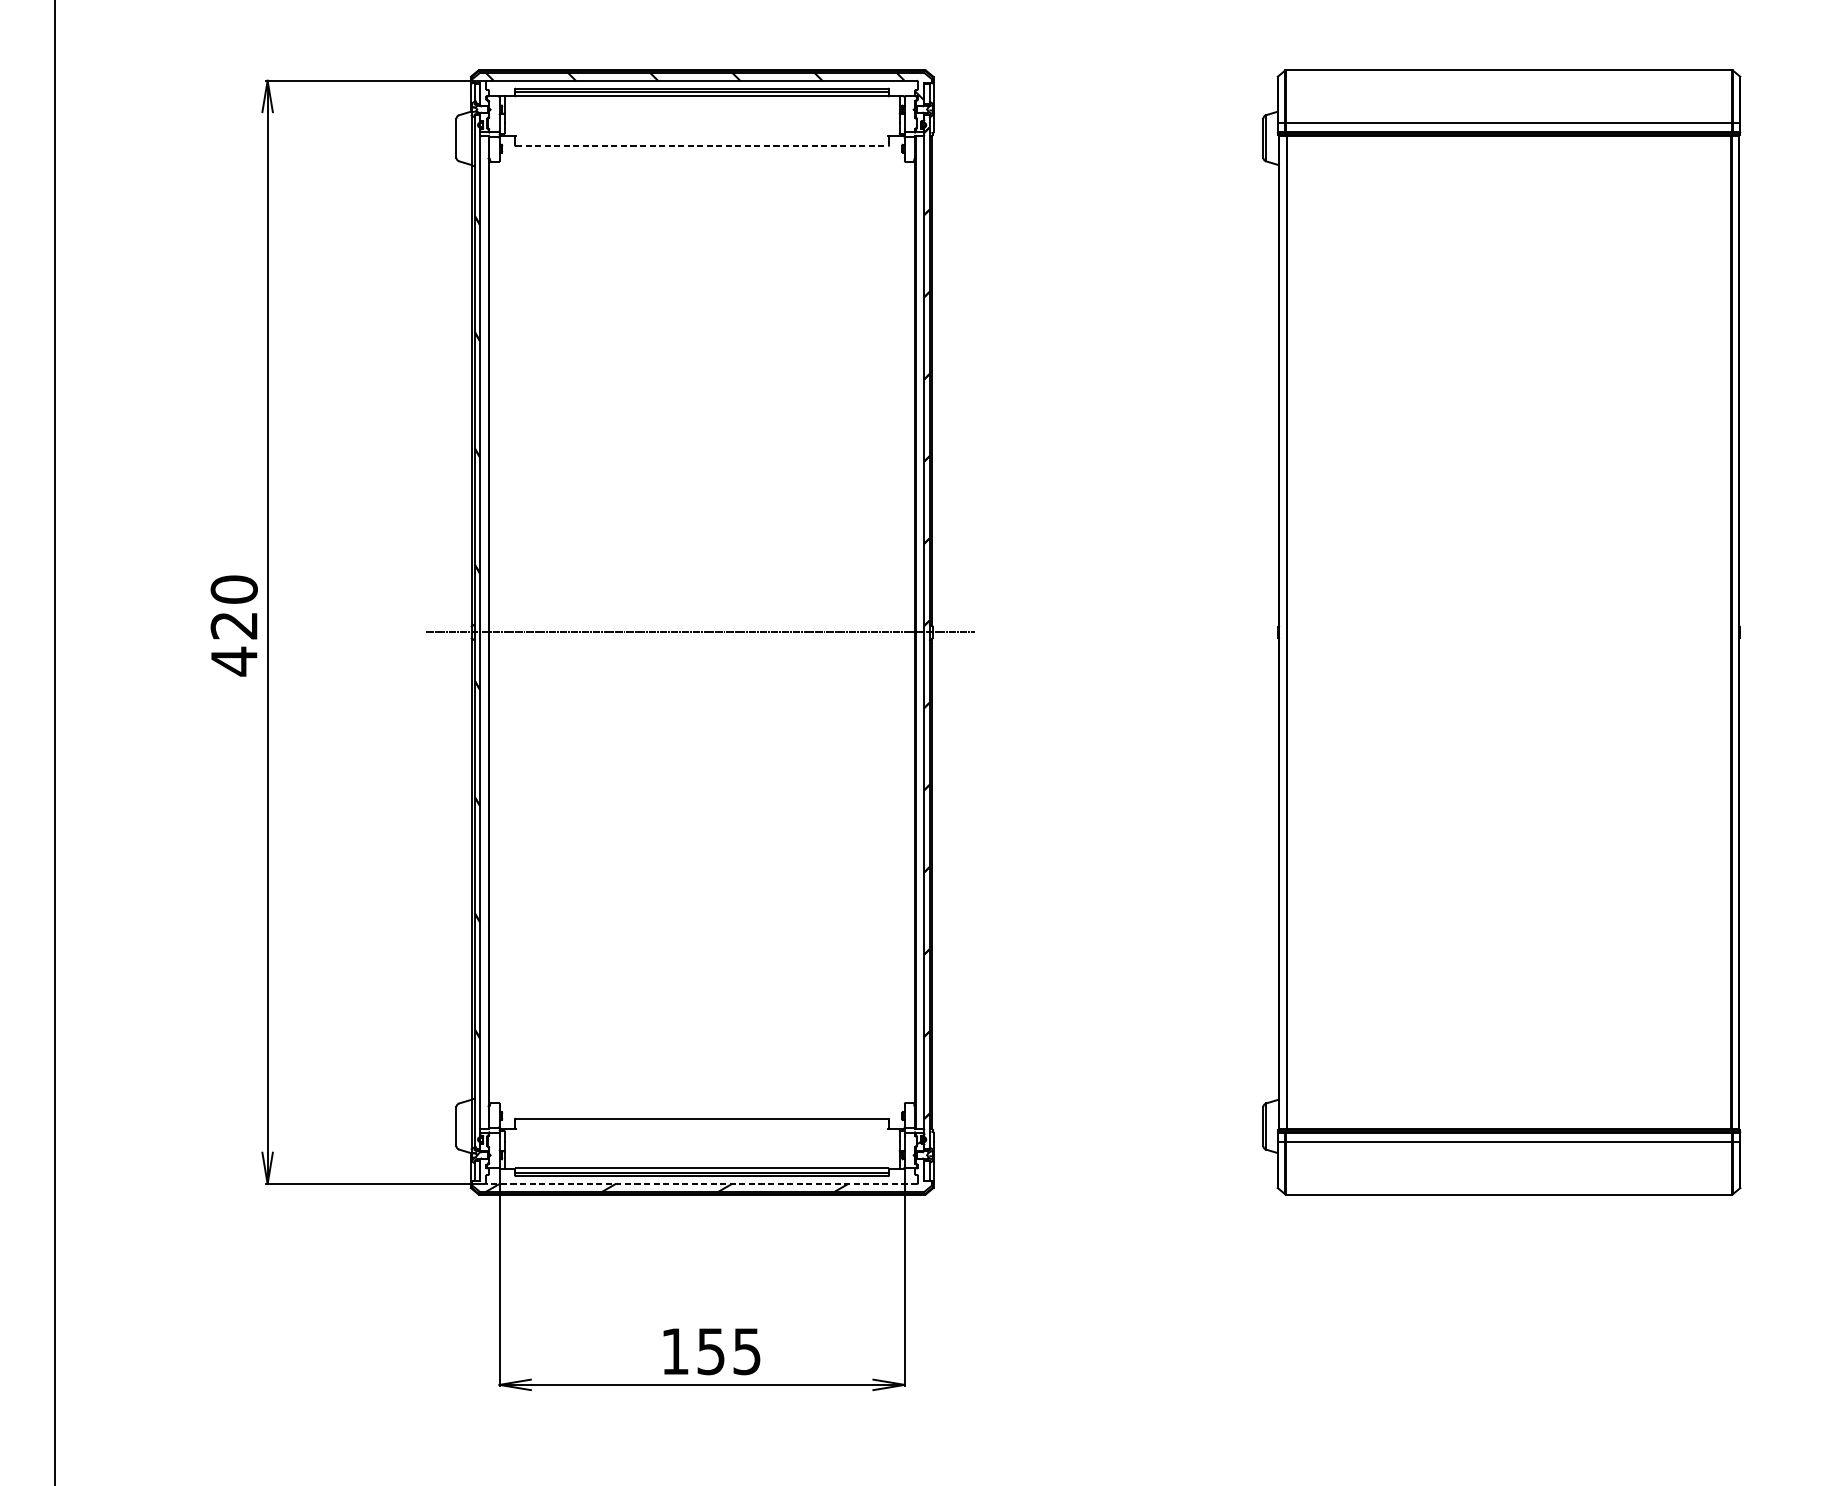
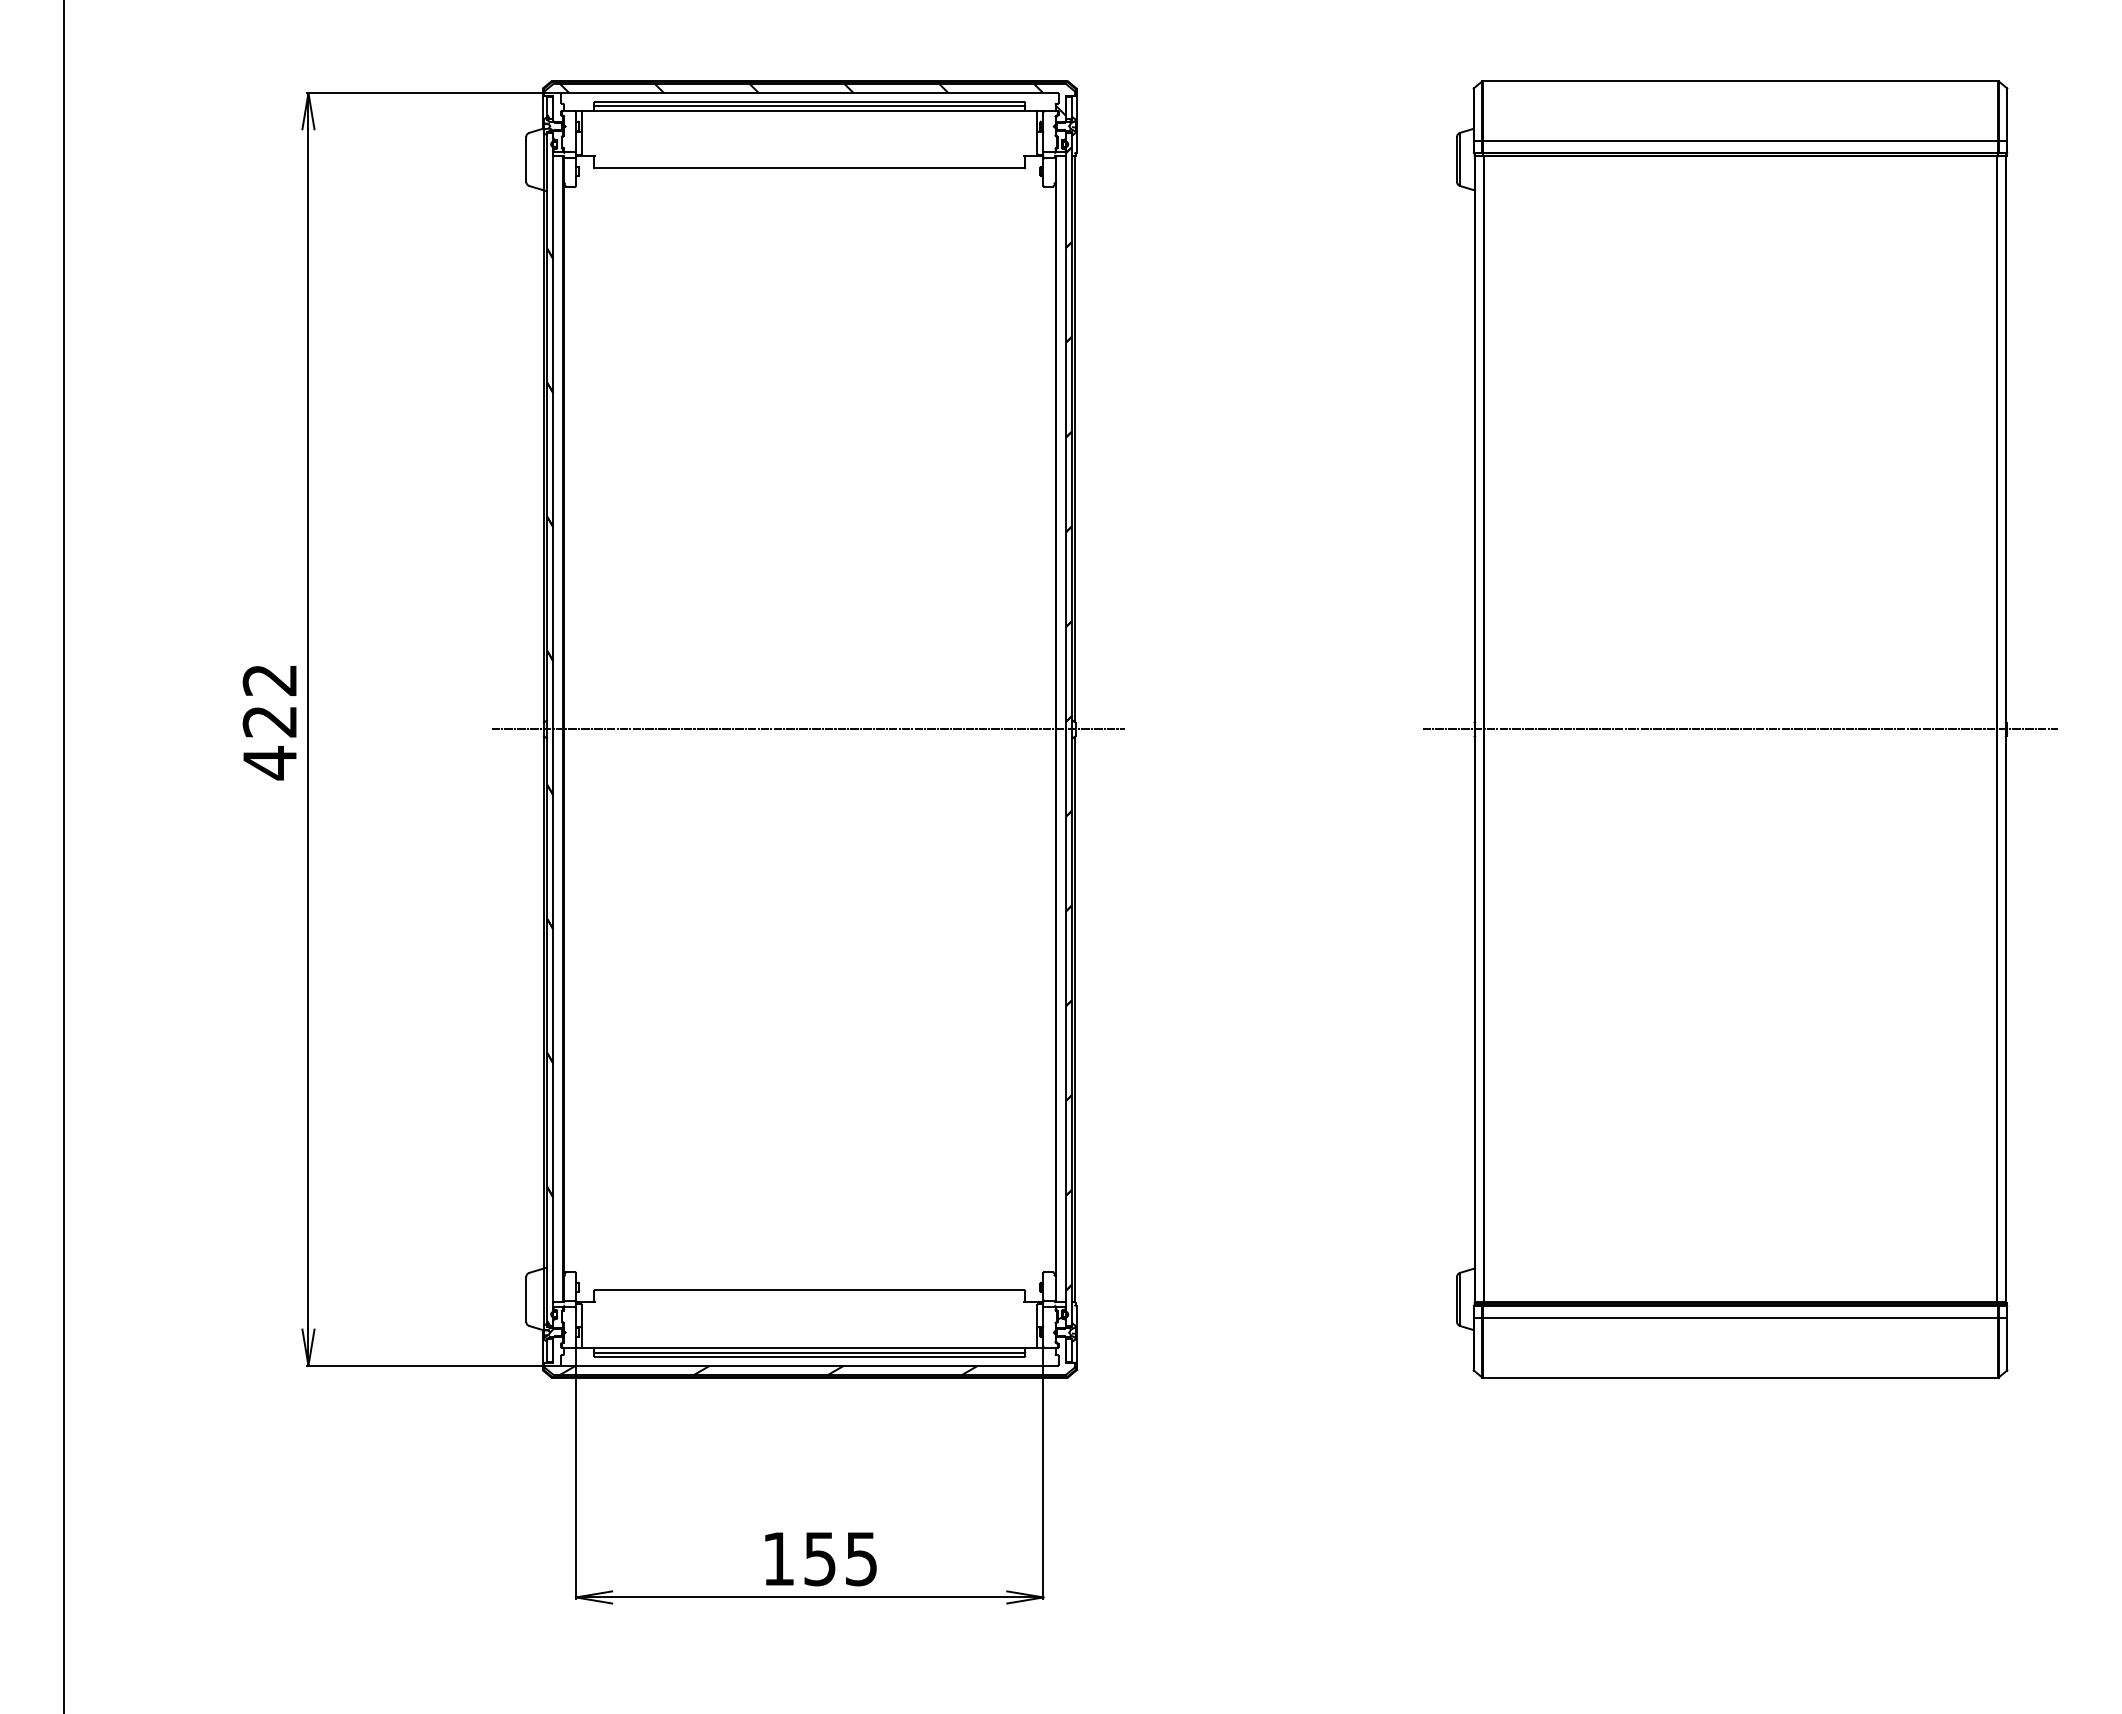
line: (701, 146) -> (809, 168), dashed -> solid
text: (233, 589) -> (269, 679), 420 -> 422
line: (1509, 632) -> (1740, 729), added
line: (701, 1183) -> (809, 1365), dashed -> solid

